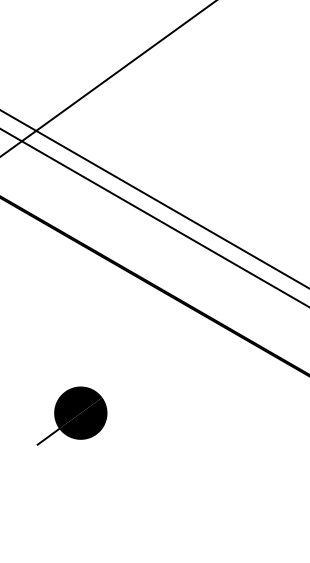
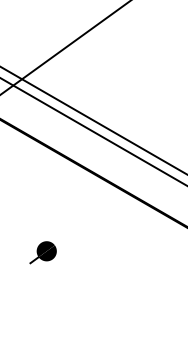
part: (69, 416) -> (42, 252), size x0.62

